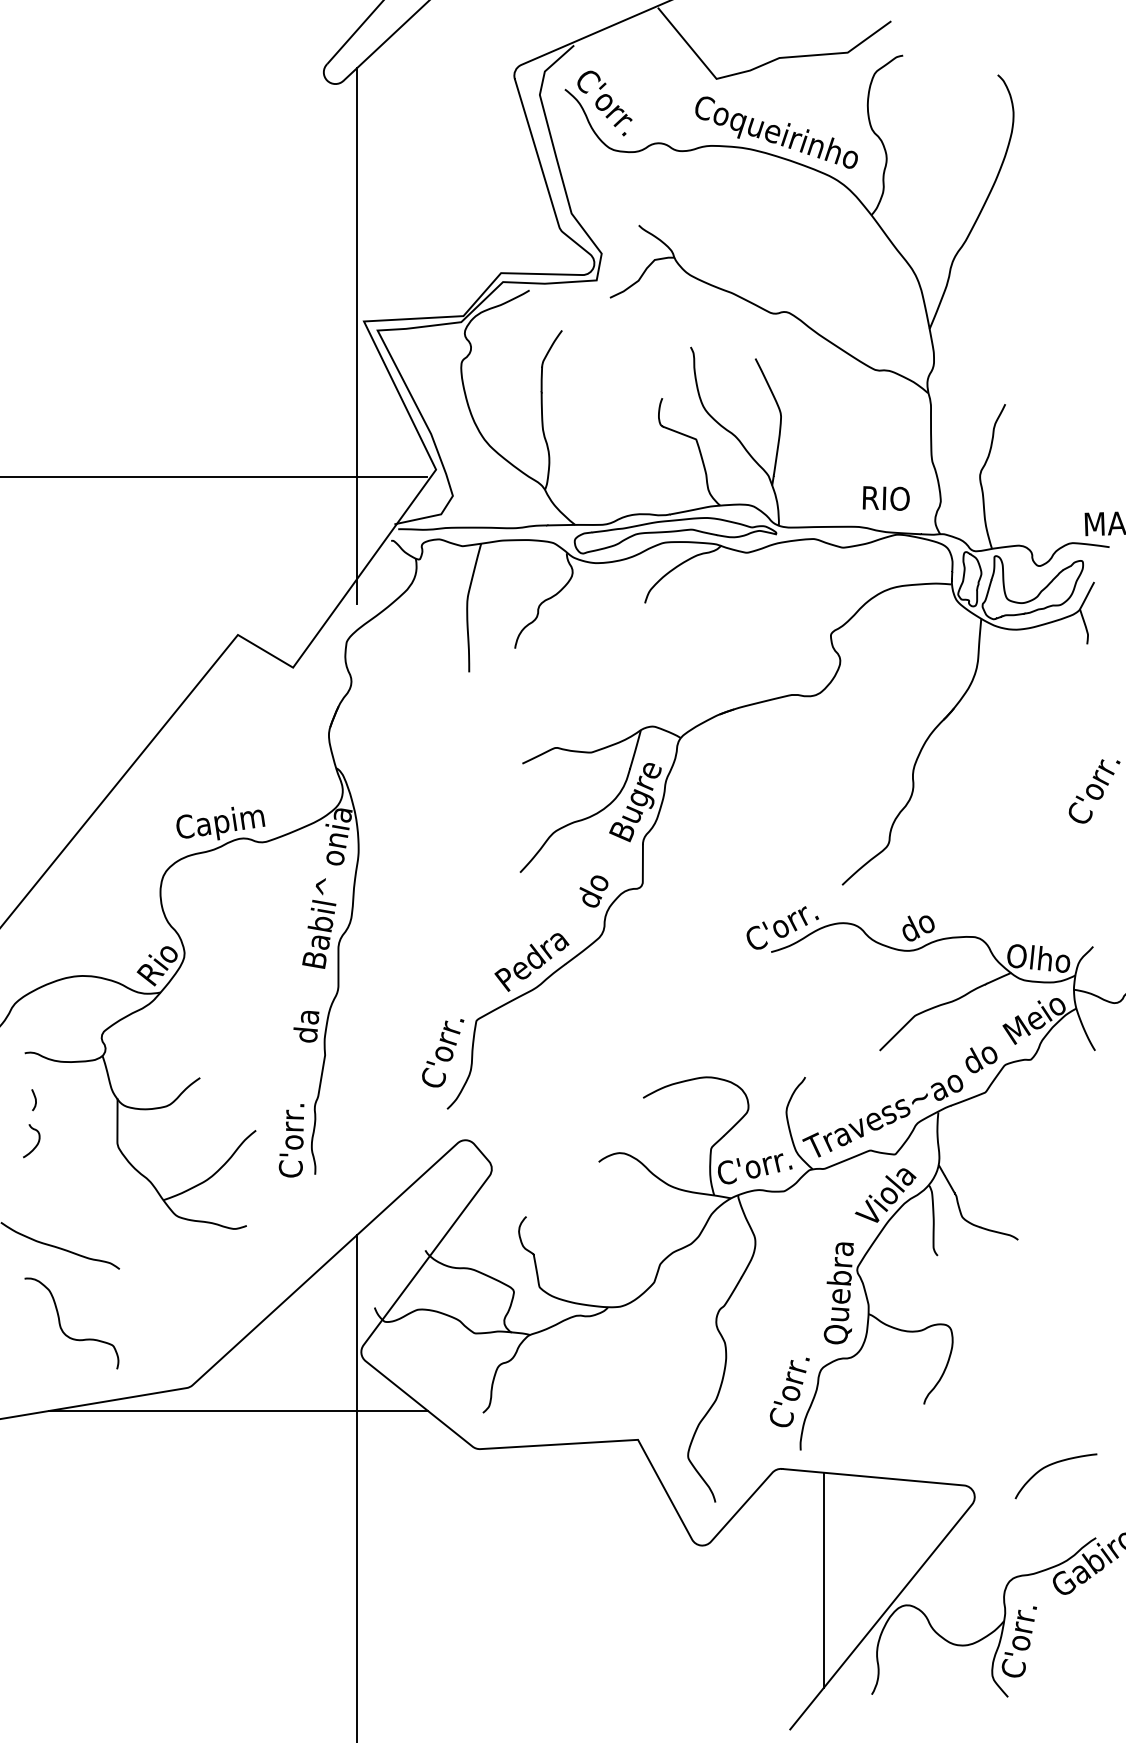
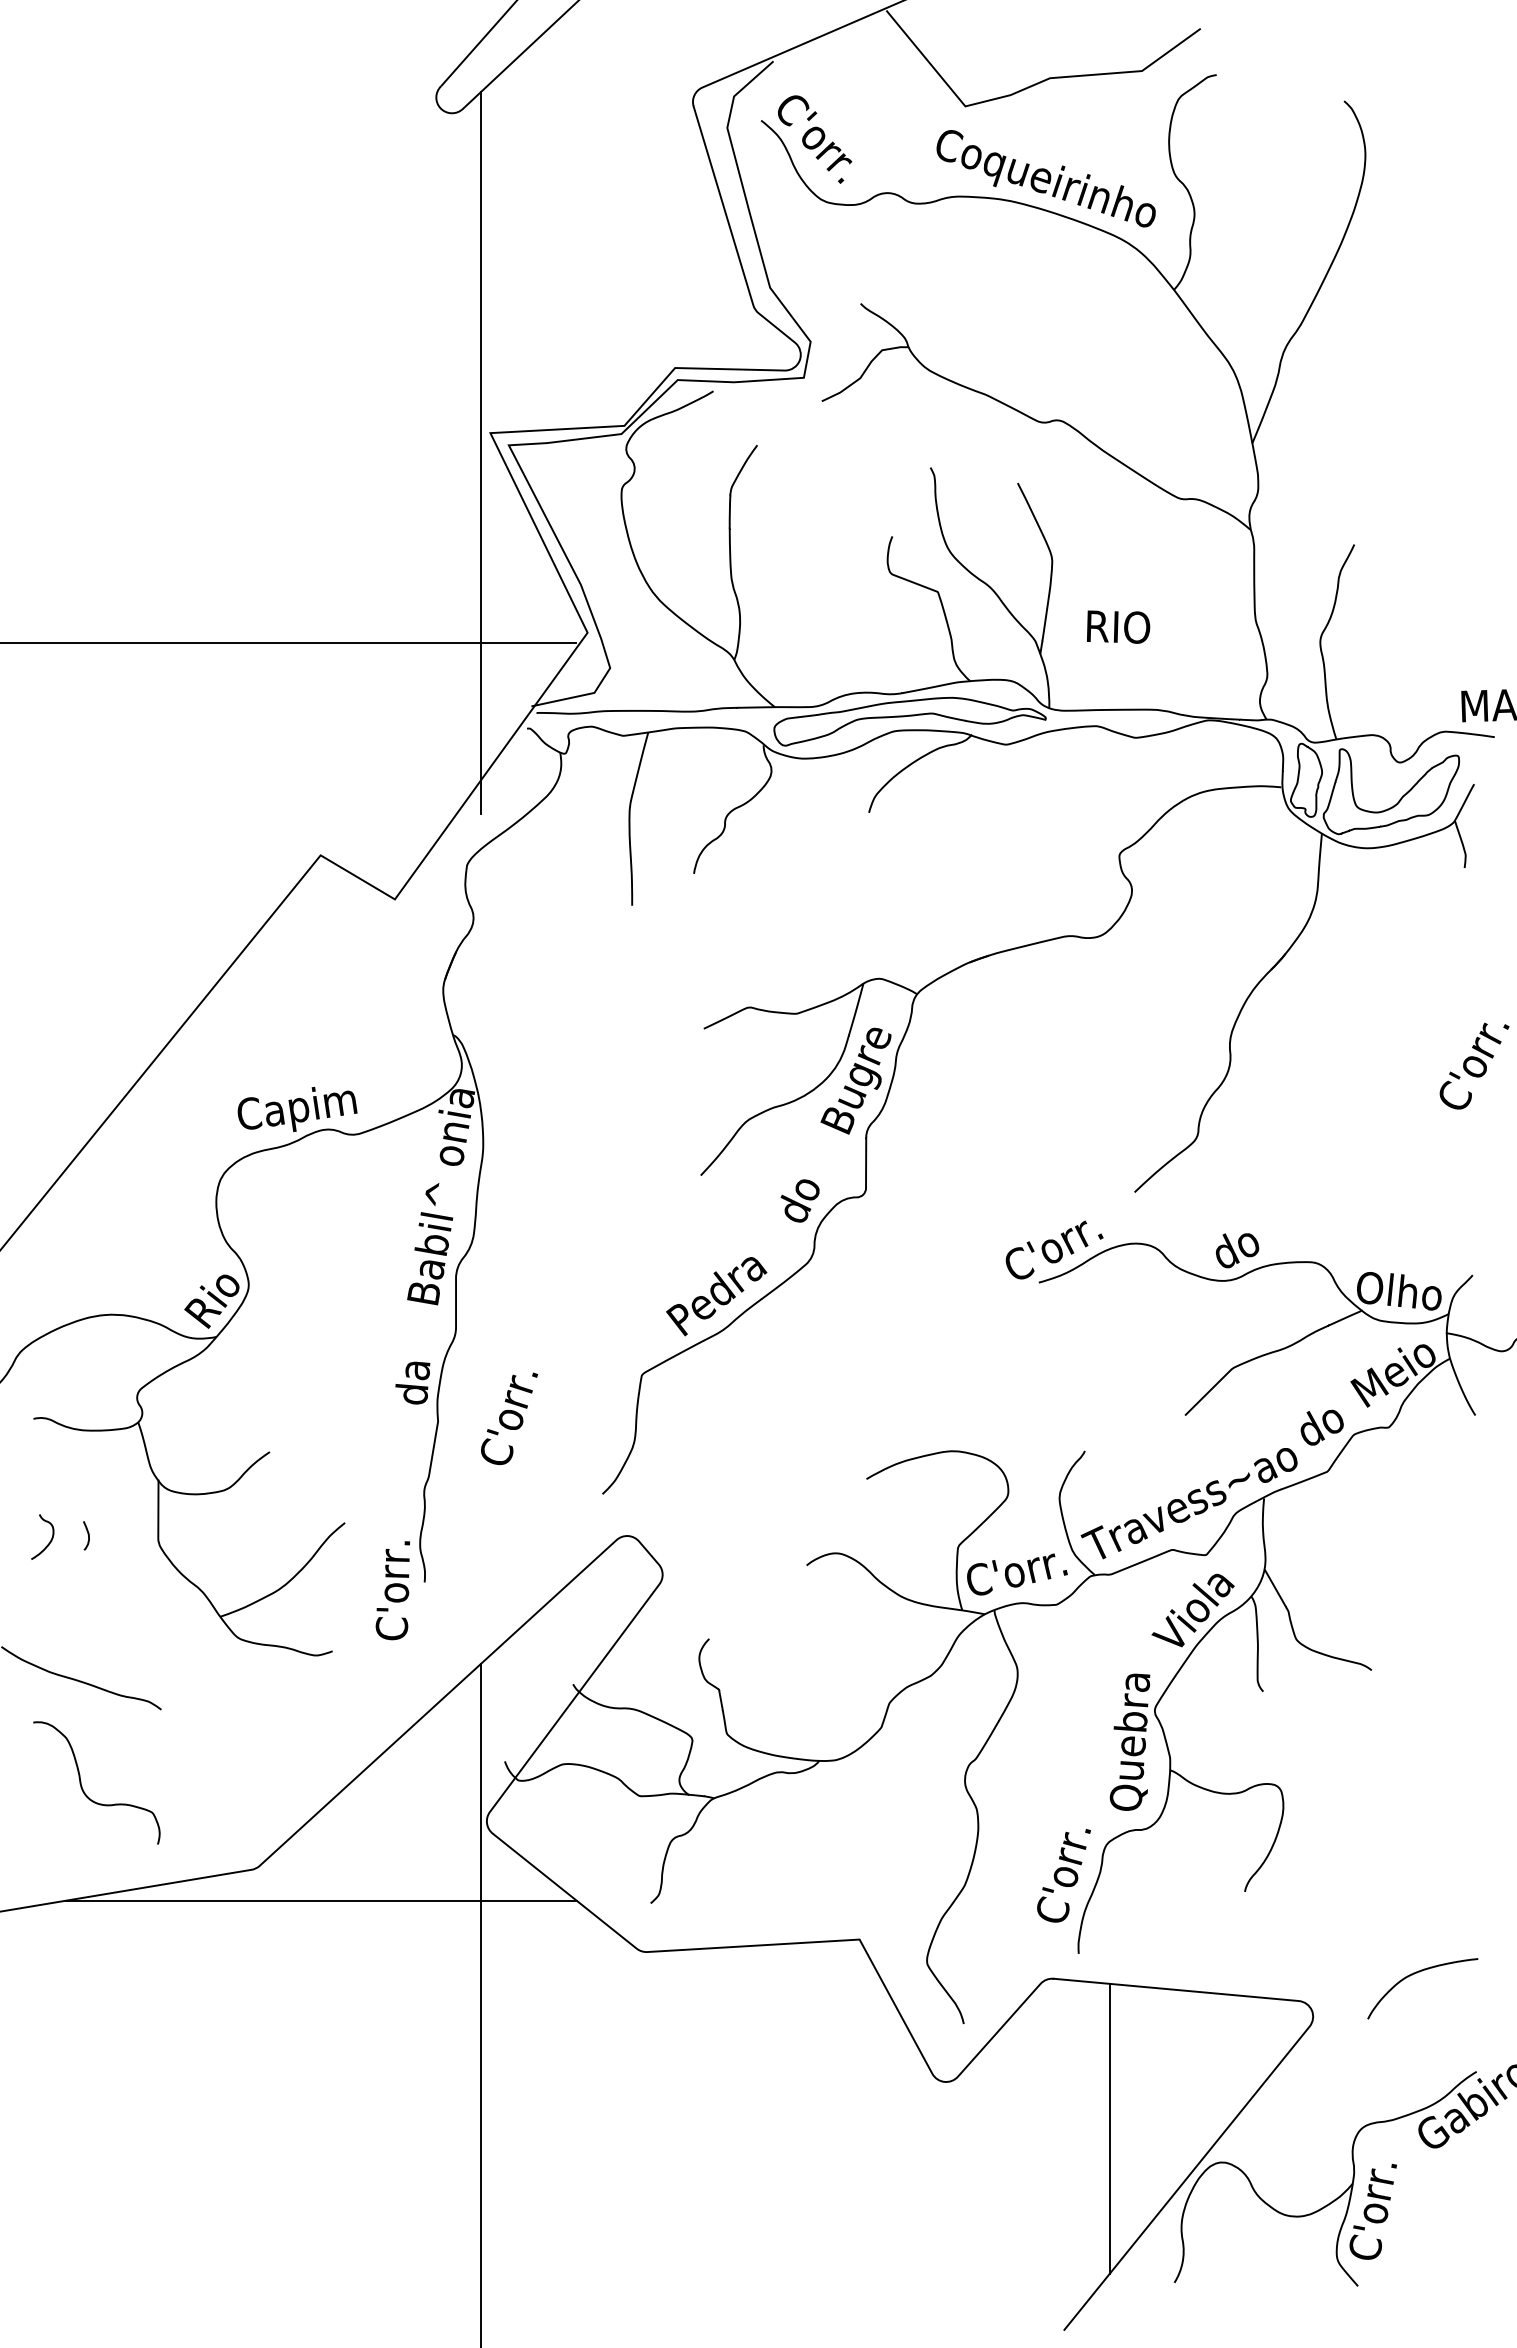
text: (885, 498) -> (1117, 627), moved
text: (443, 1053) -> (509, 1419), moved
curve: (35, 1100) -> (88, 1536), moved
text: (291, 1140) -> (392, 1590), moved

